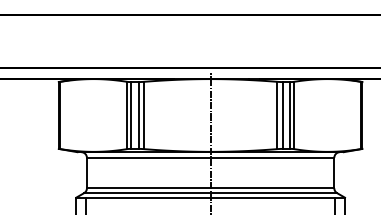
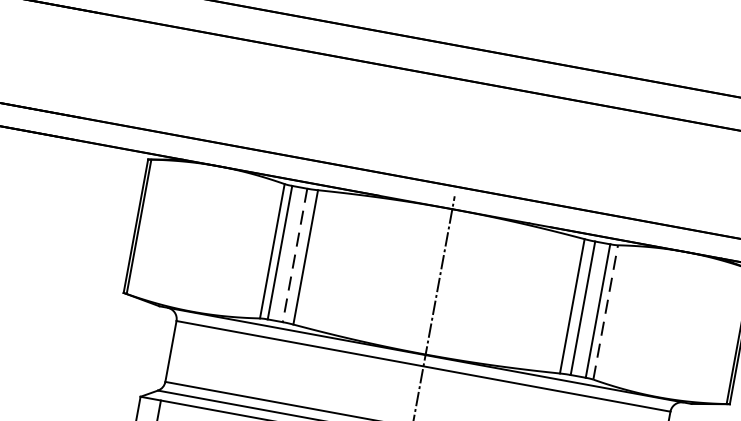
line: (138, 115) -> (294, 255), solid -> dashed
line: (294, 115) -> (606, 312), solid -> dashed

